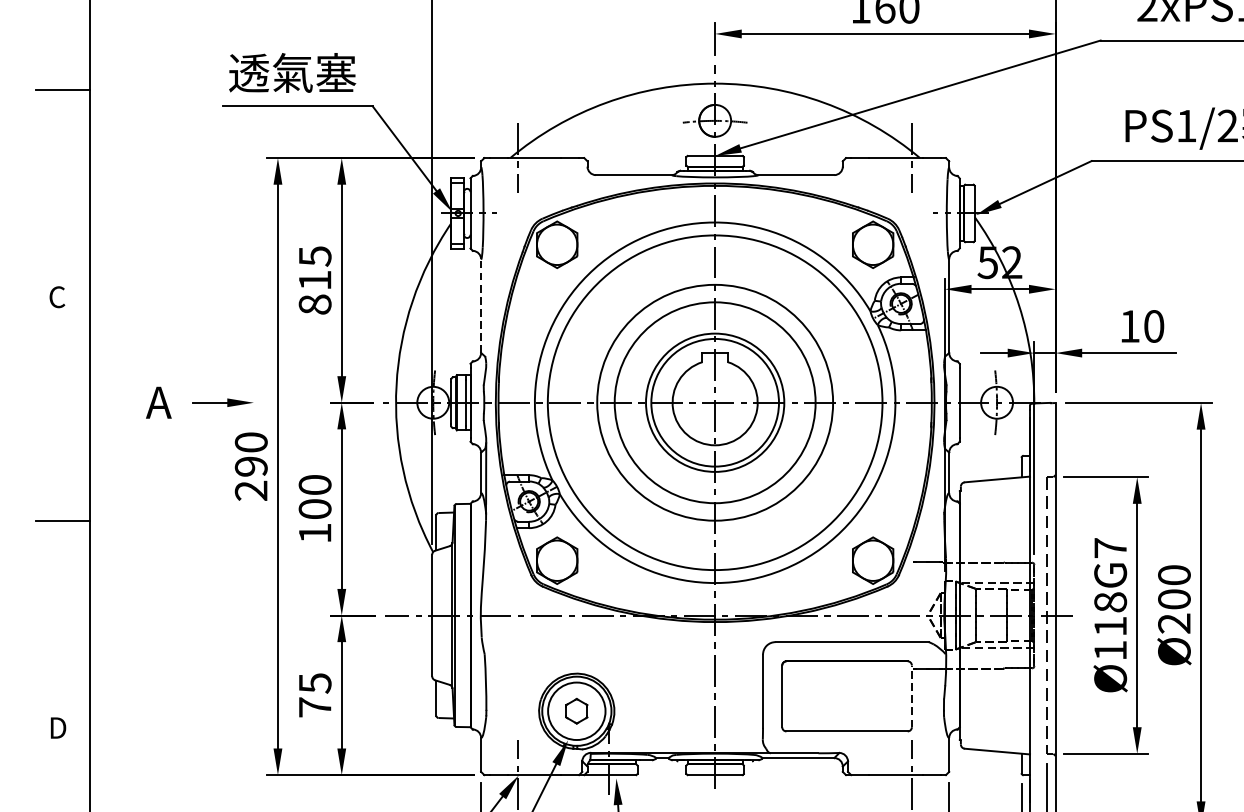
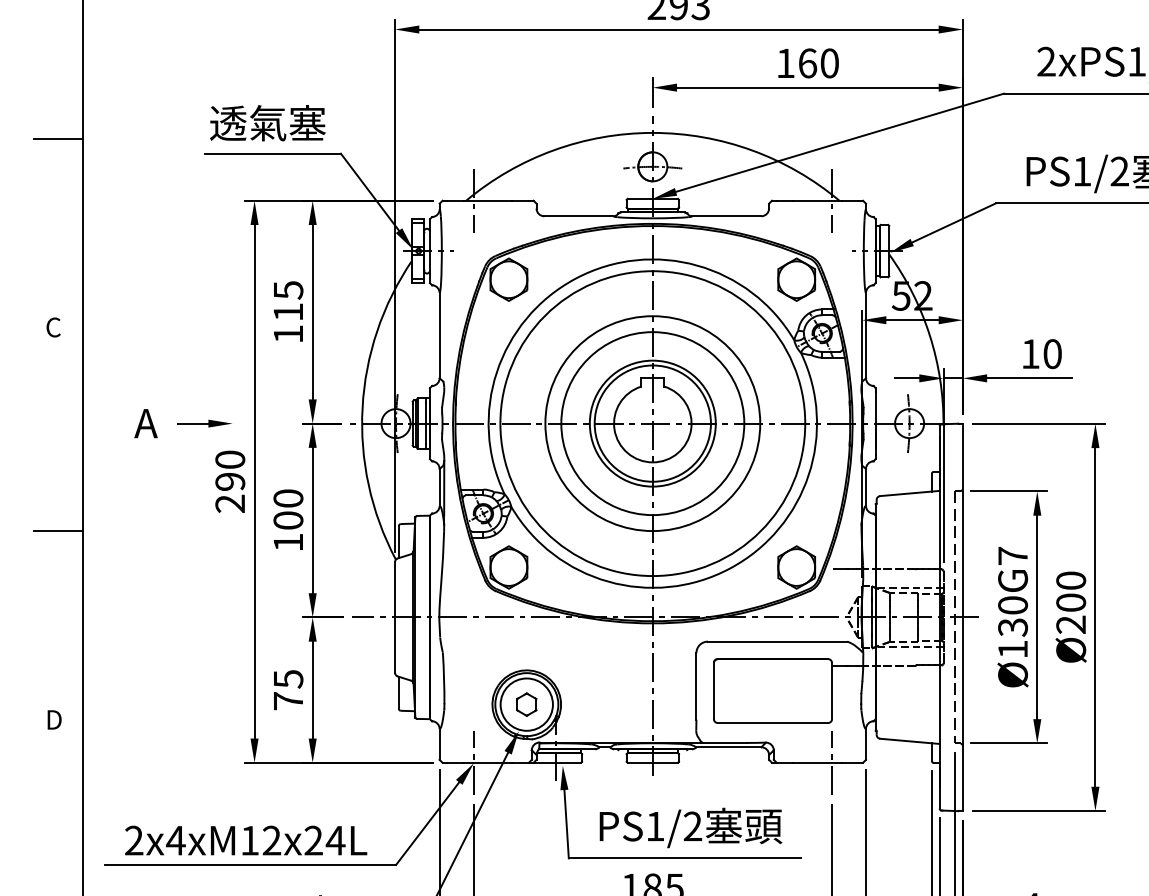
text: (315, 304) -> (288, 334), 815 -> 115
line: (480, 306) -> (439, 335), dashed -> solid
text: (1111, 614) -> (1013, 616), Ø118G7 -> Ø130G7
line: (912, 695) -> (832, 690), dashed -> solid

